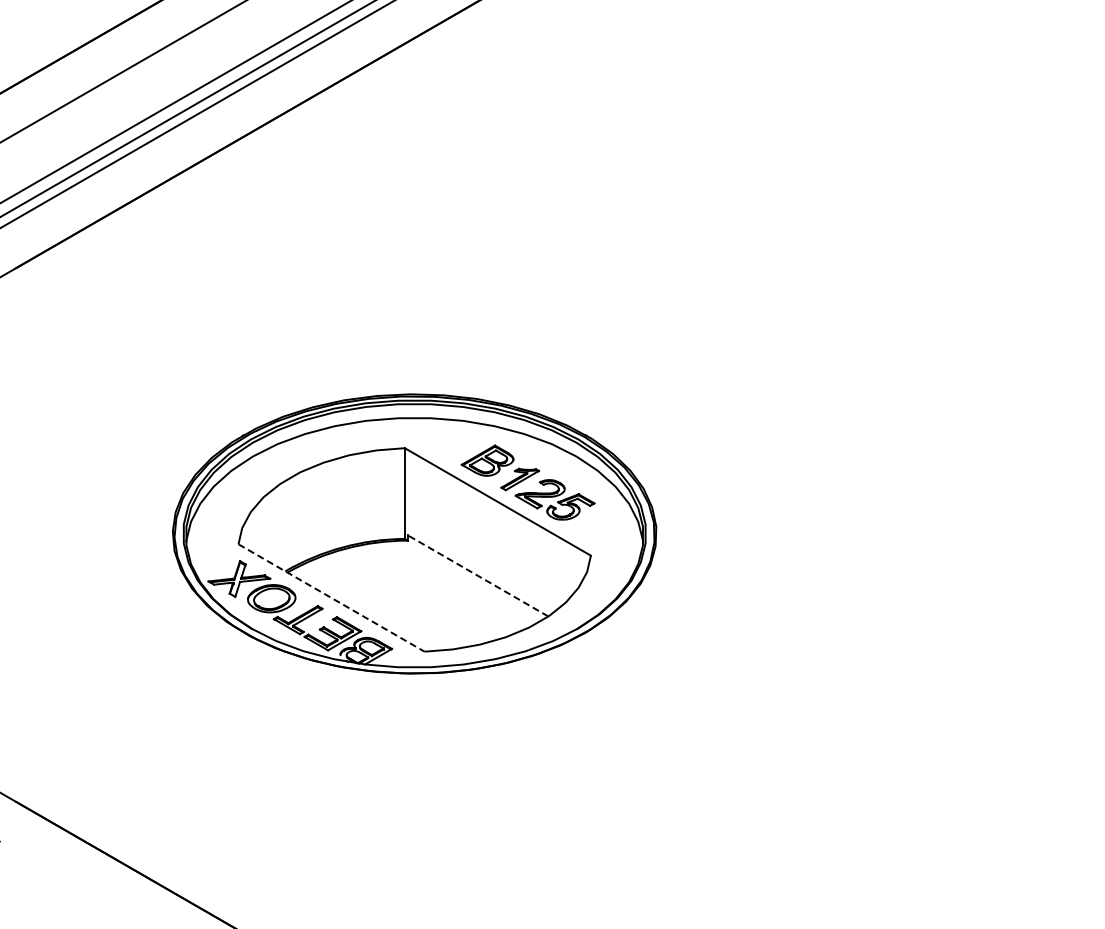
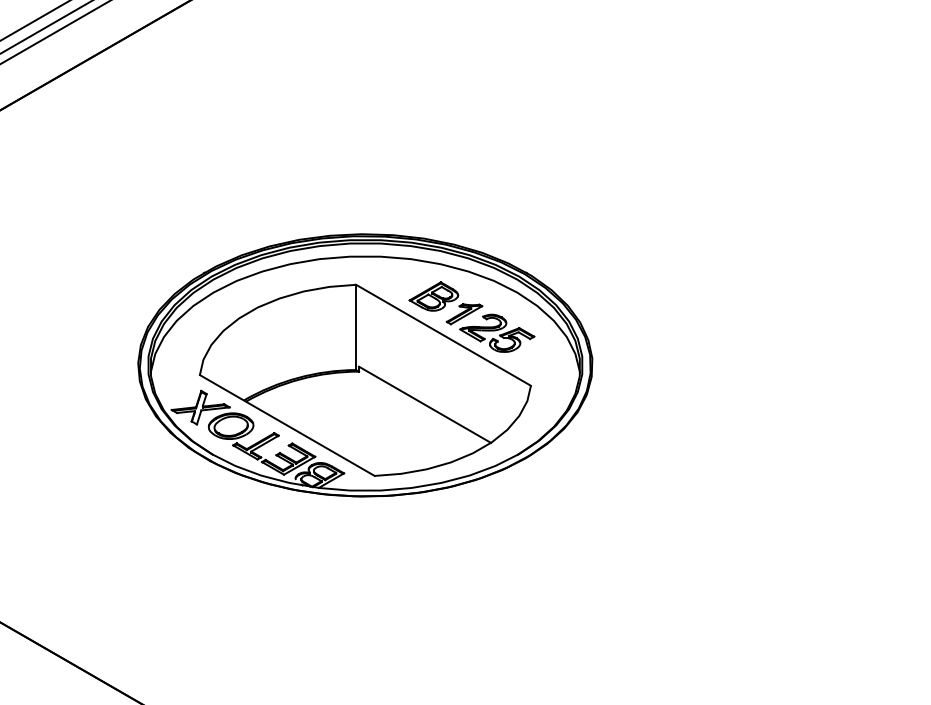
line: (477, 575) -> (424, 404), dashed -> solid
line: (331, 598) -> (287, 425), dashed -> solid

